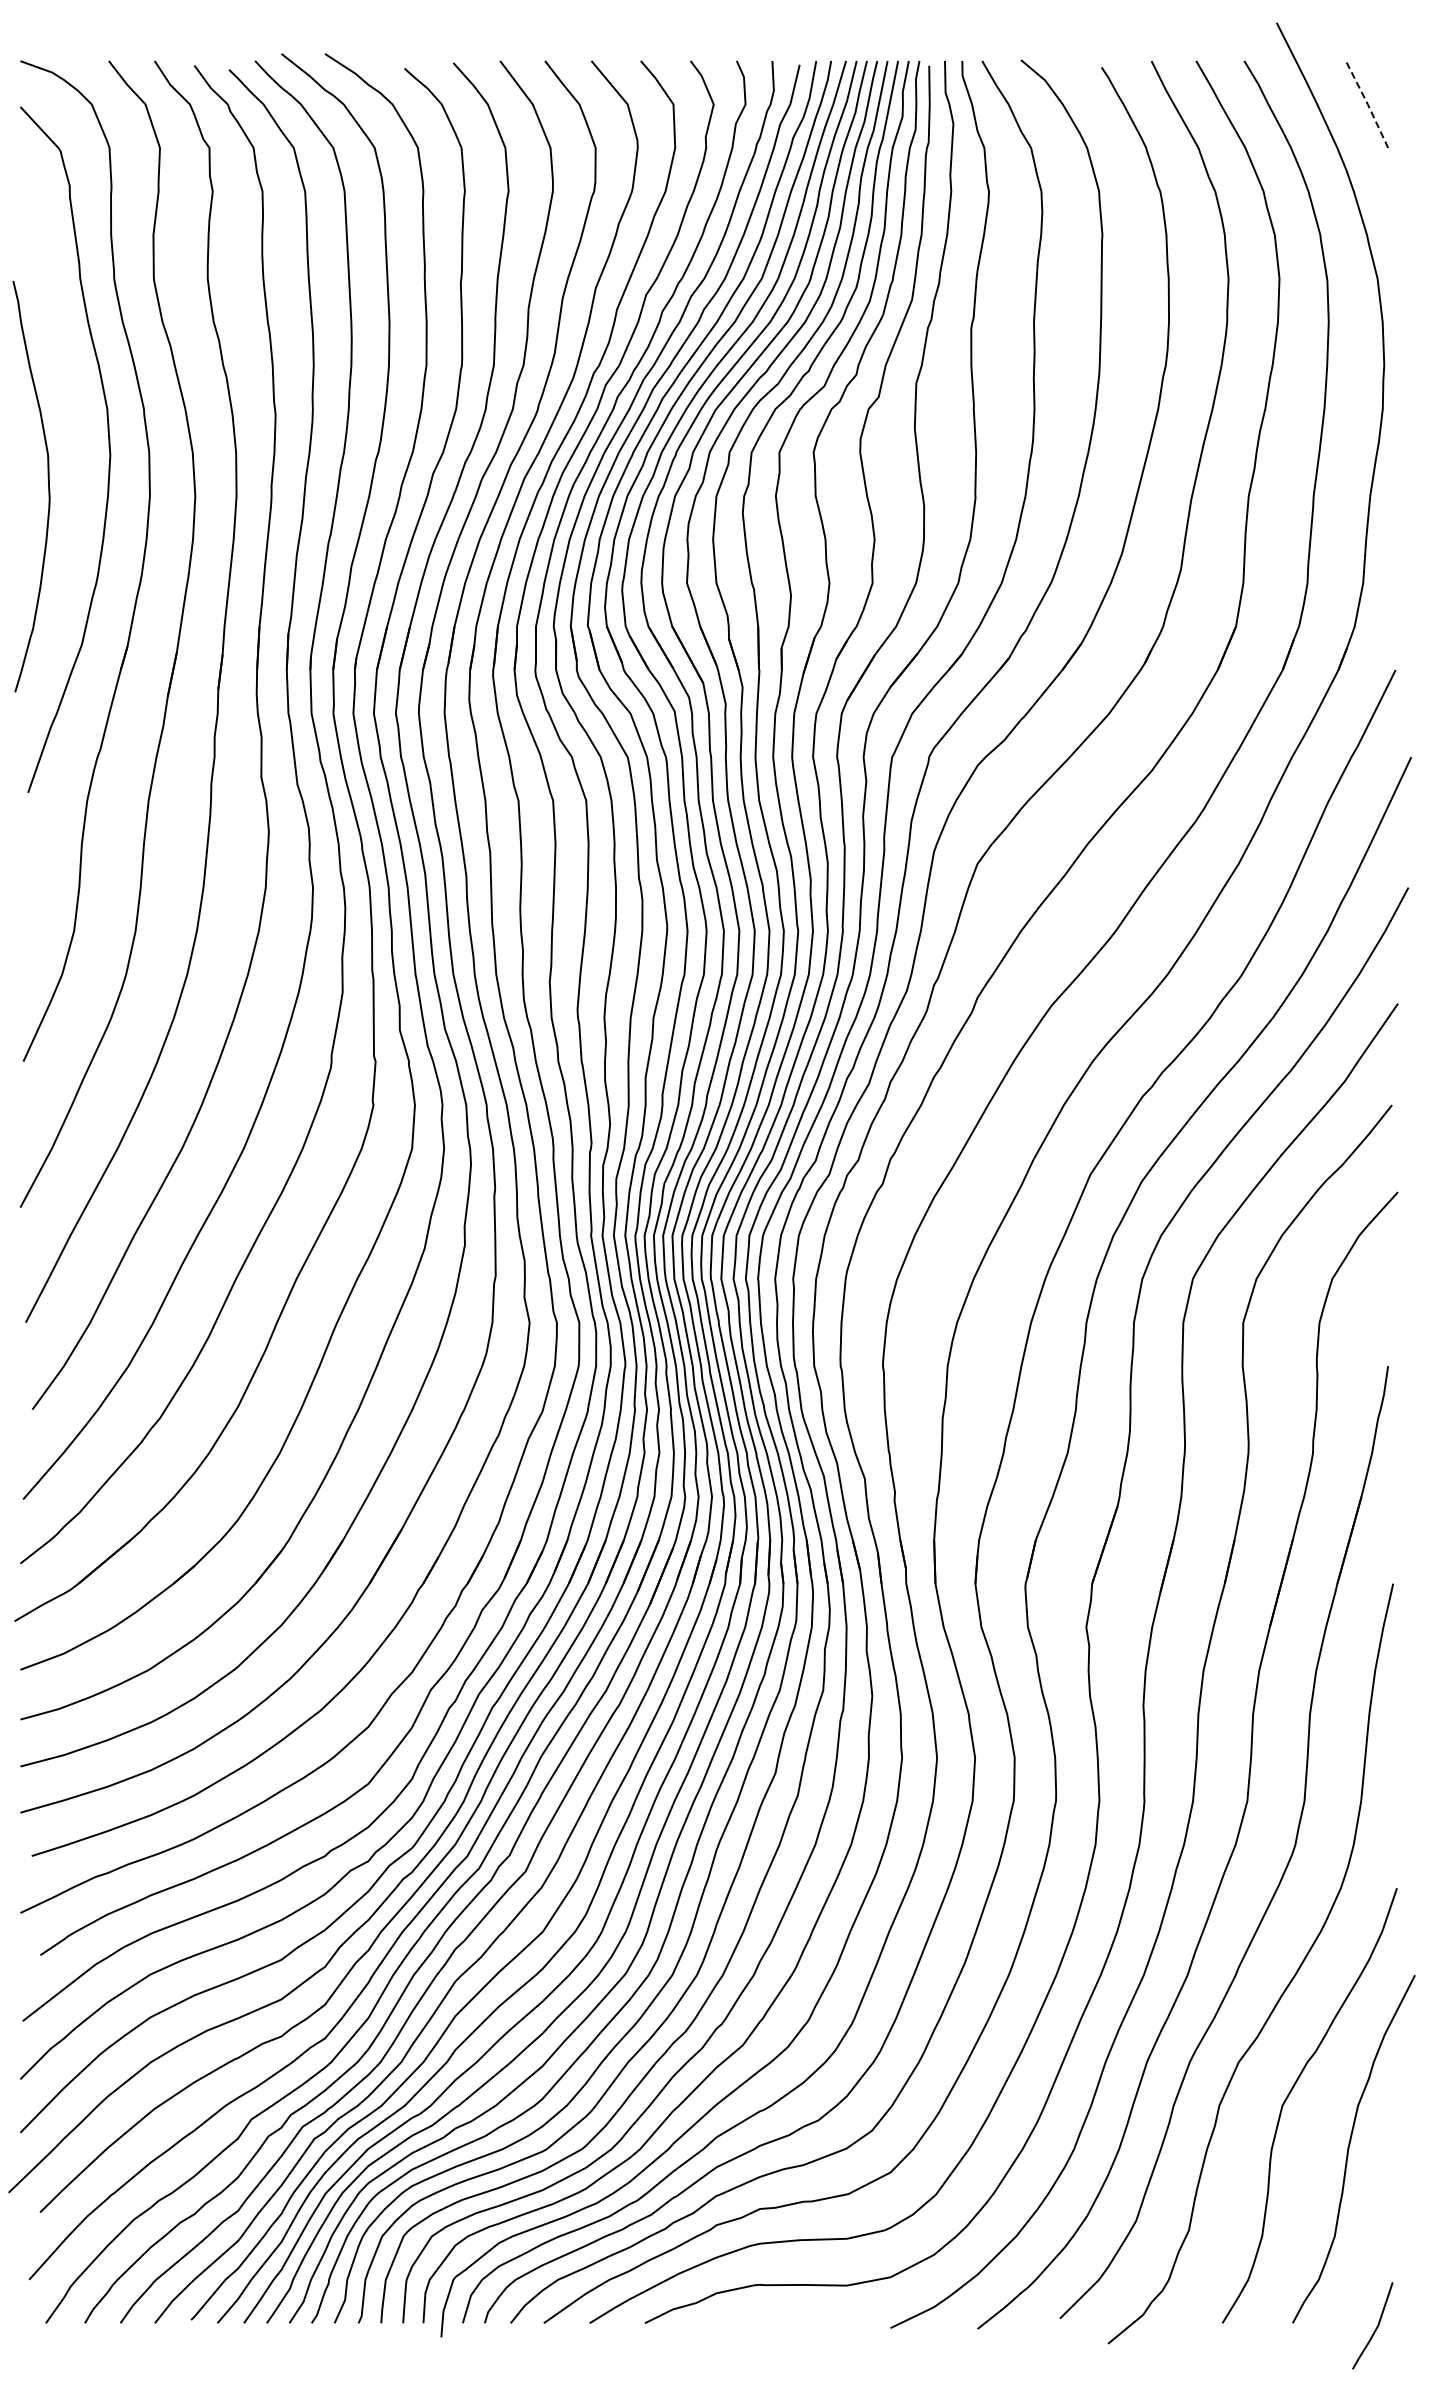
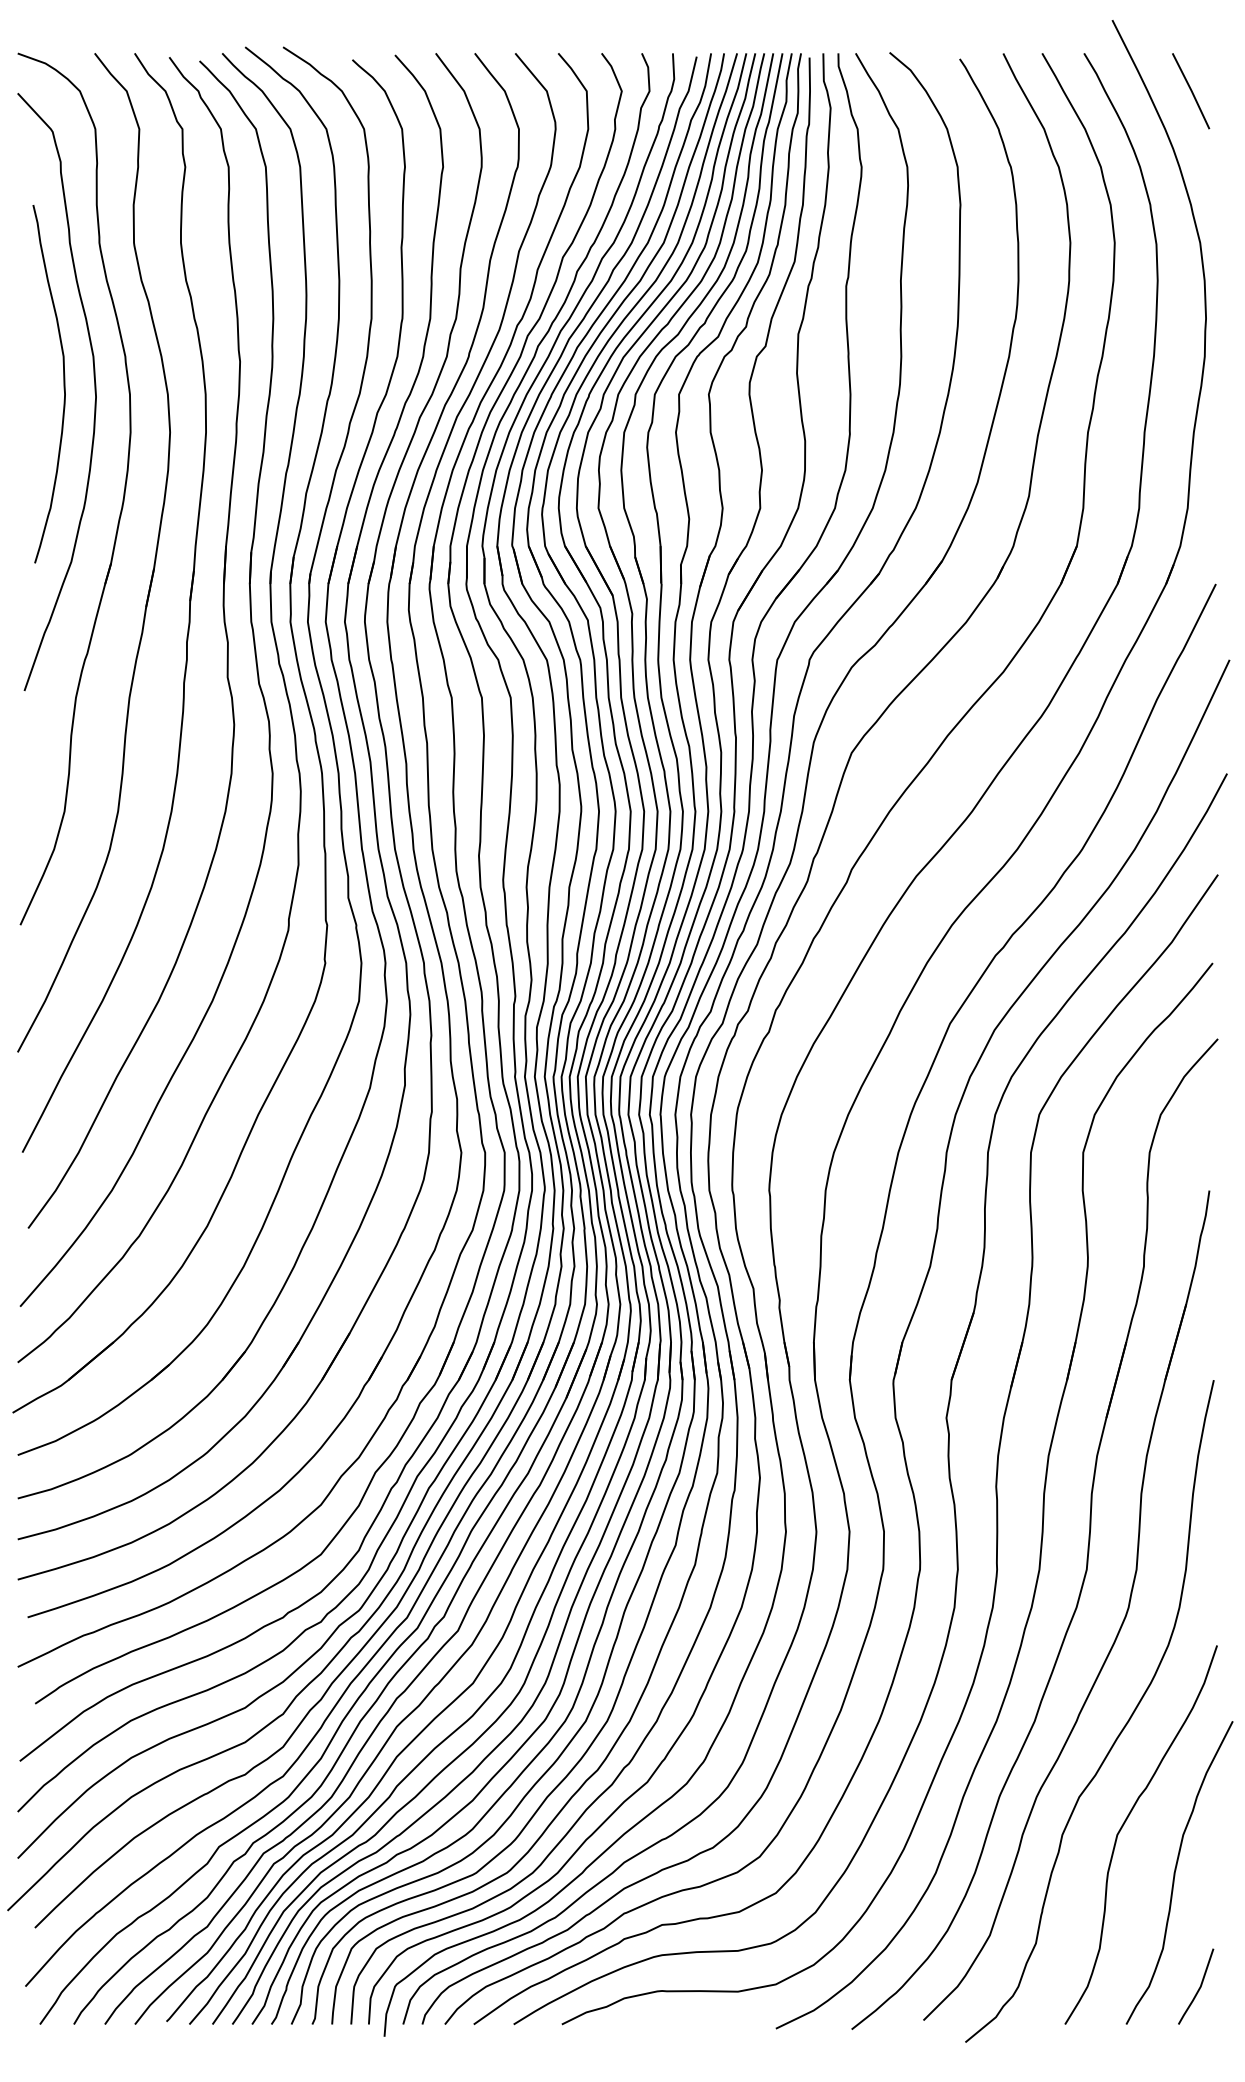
line: (1367, 104) -> (1191, 91), dashed -> solid
curve: (48, 486) -> (63, 384), moved
line: (1376, 2326) -> (1199, 1987), moved

